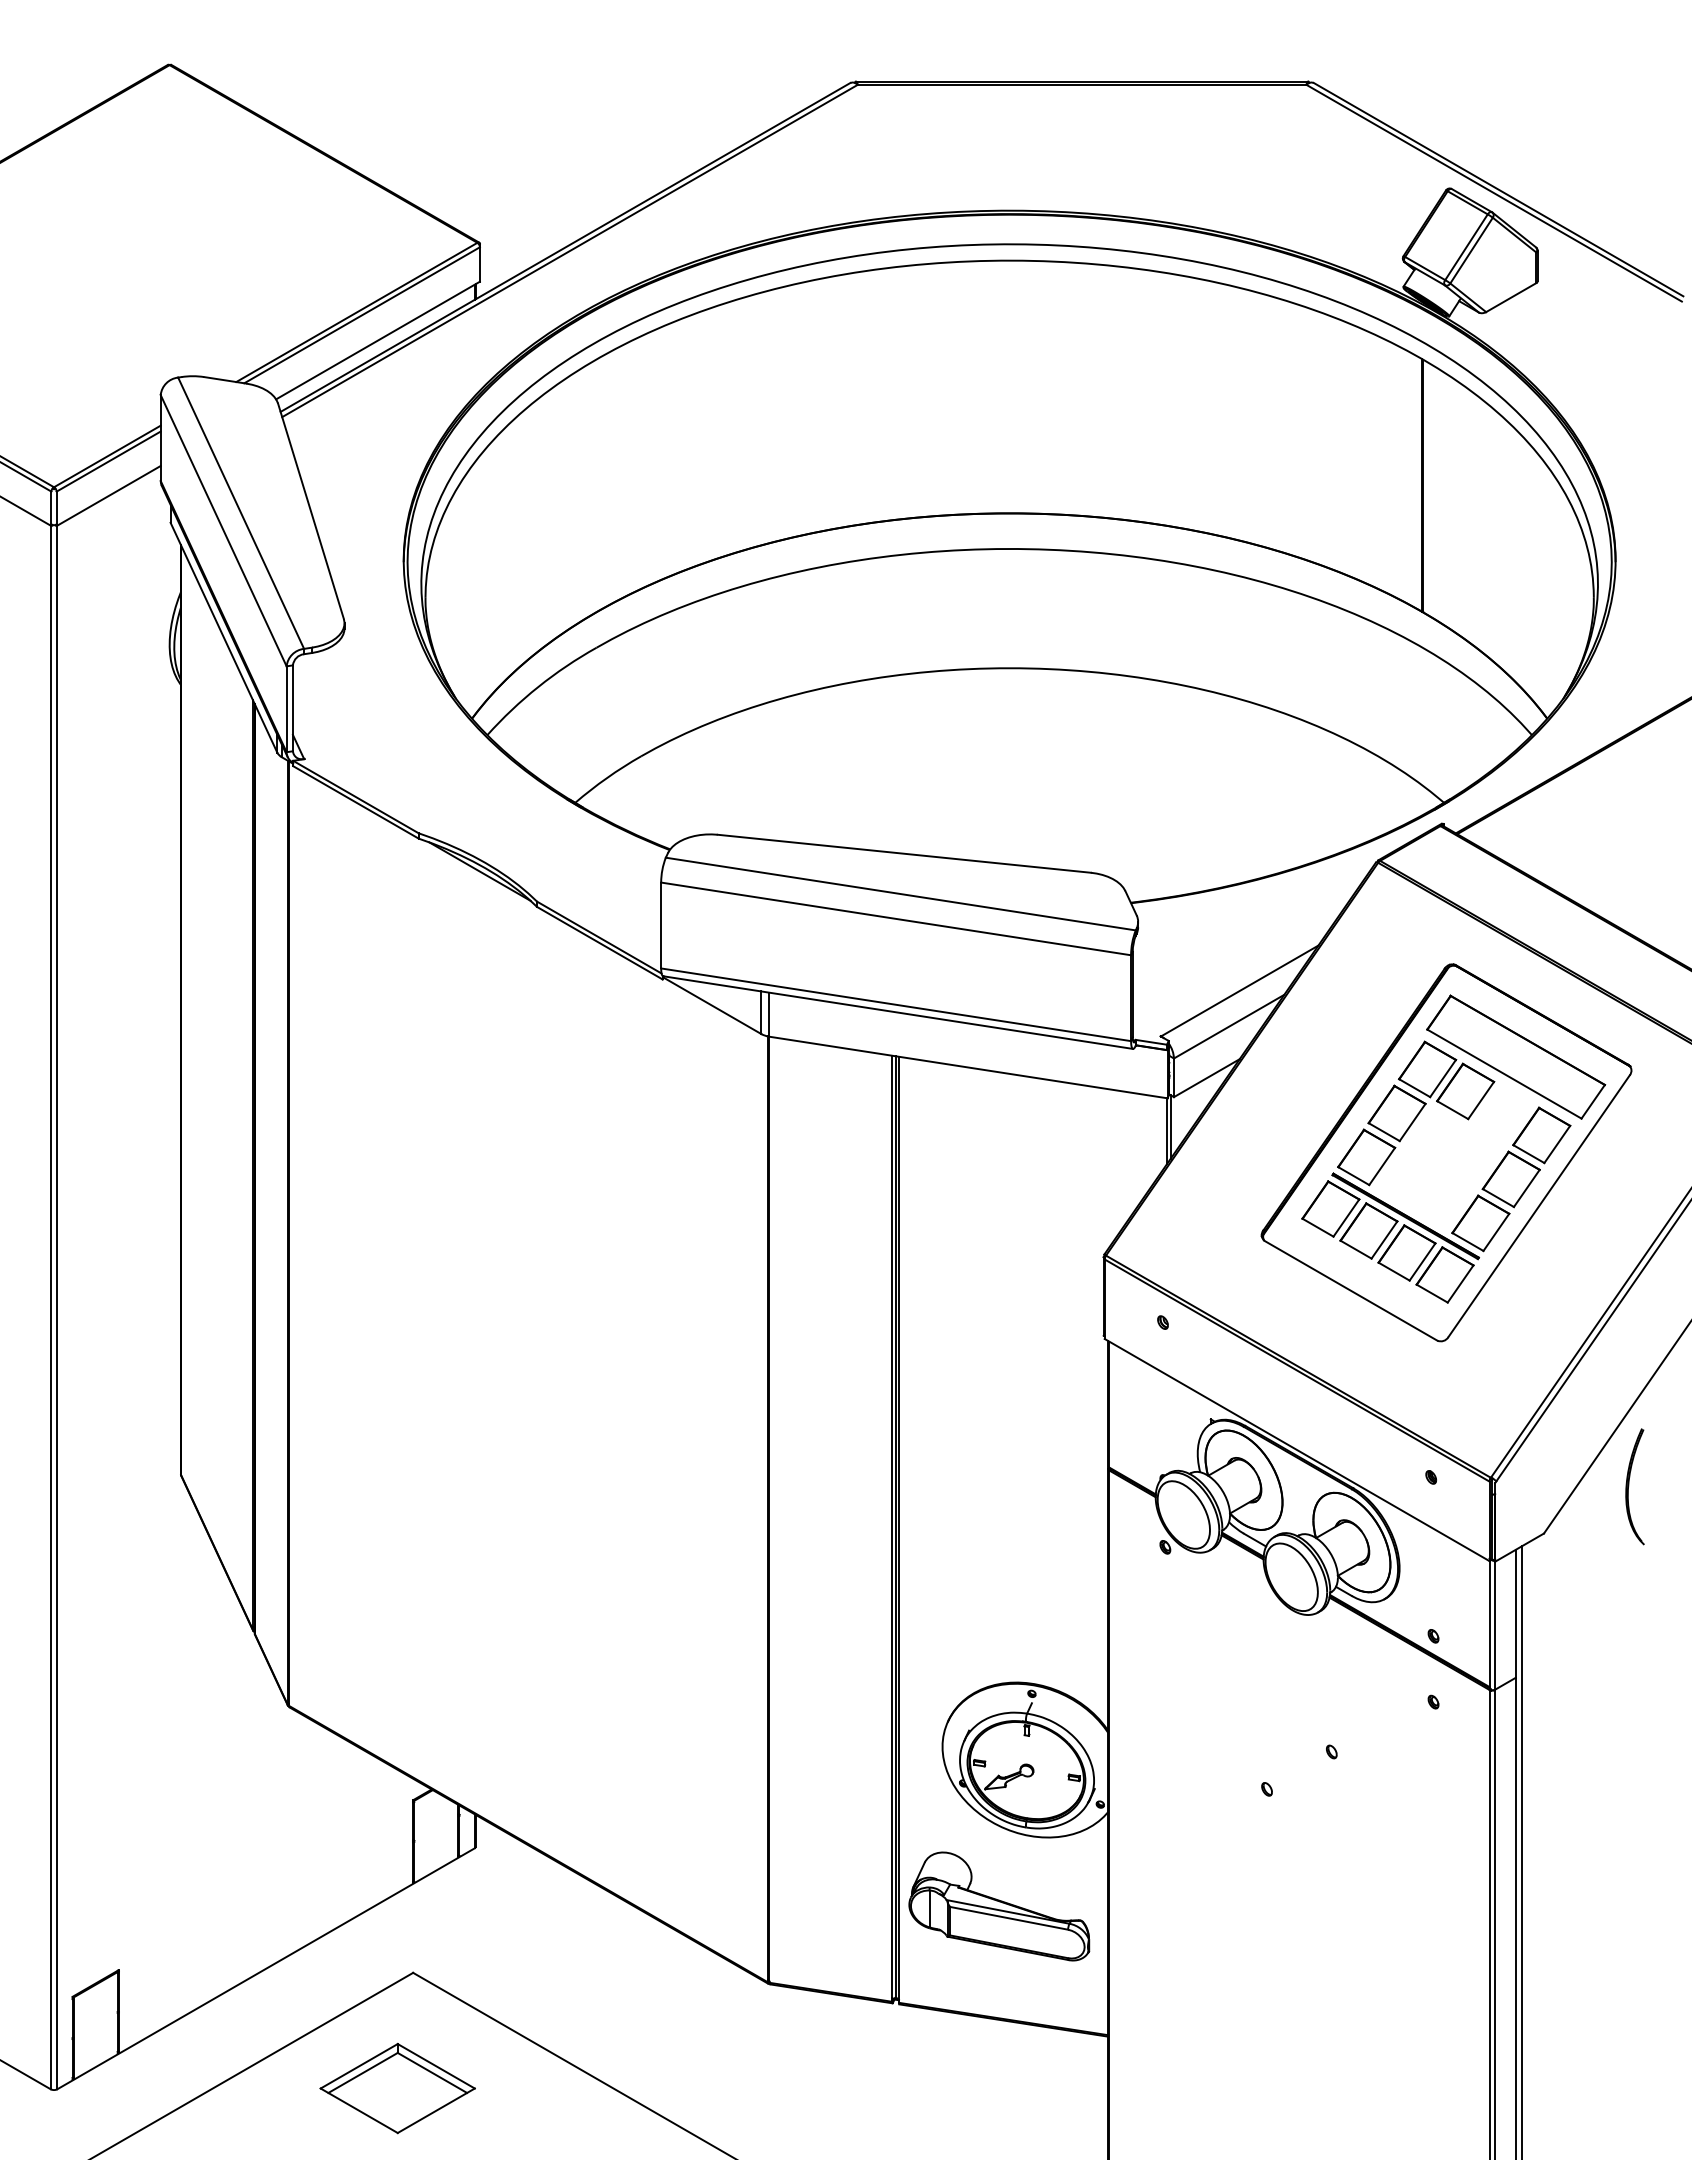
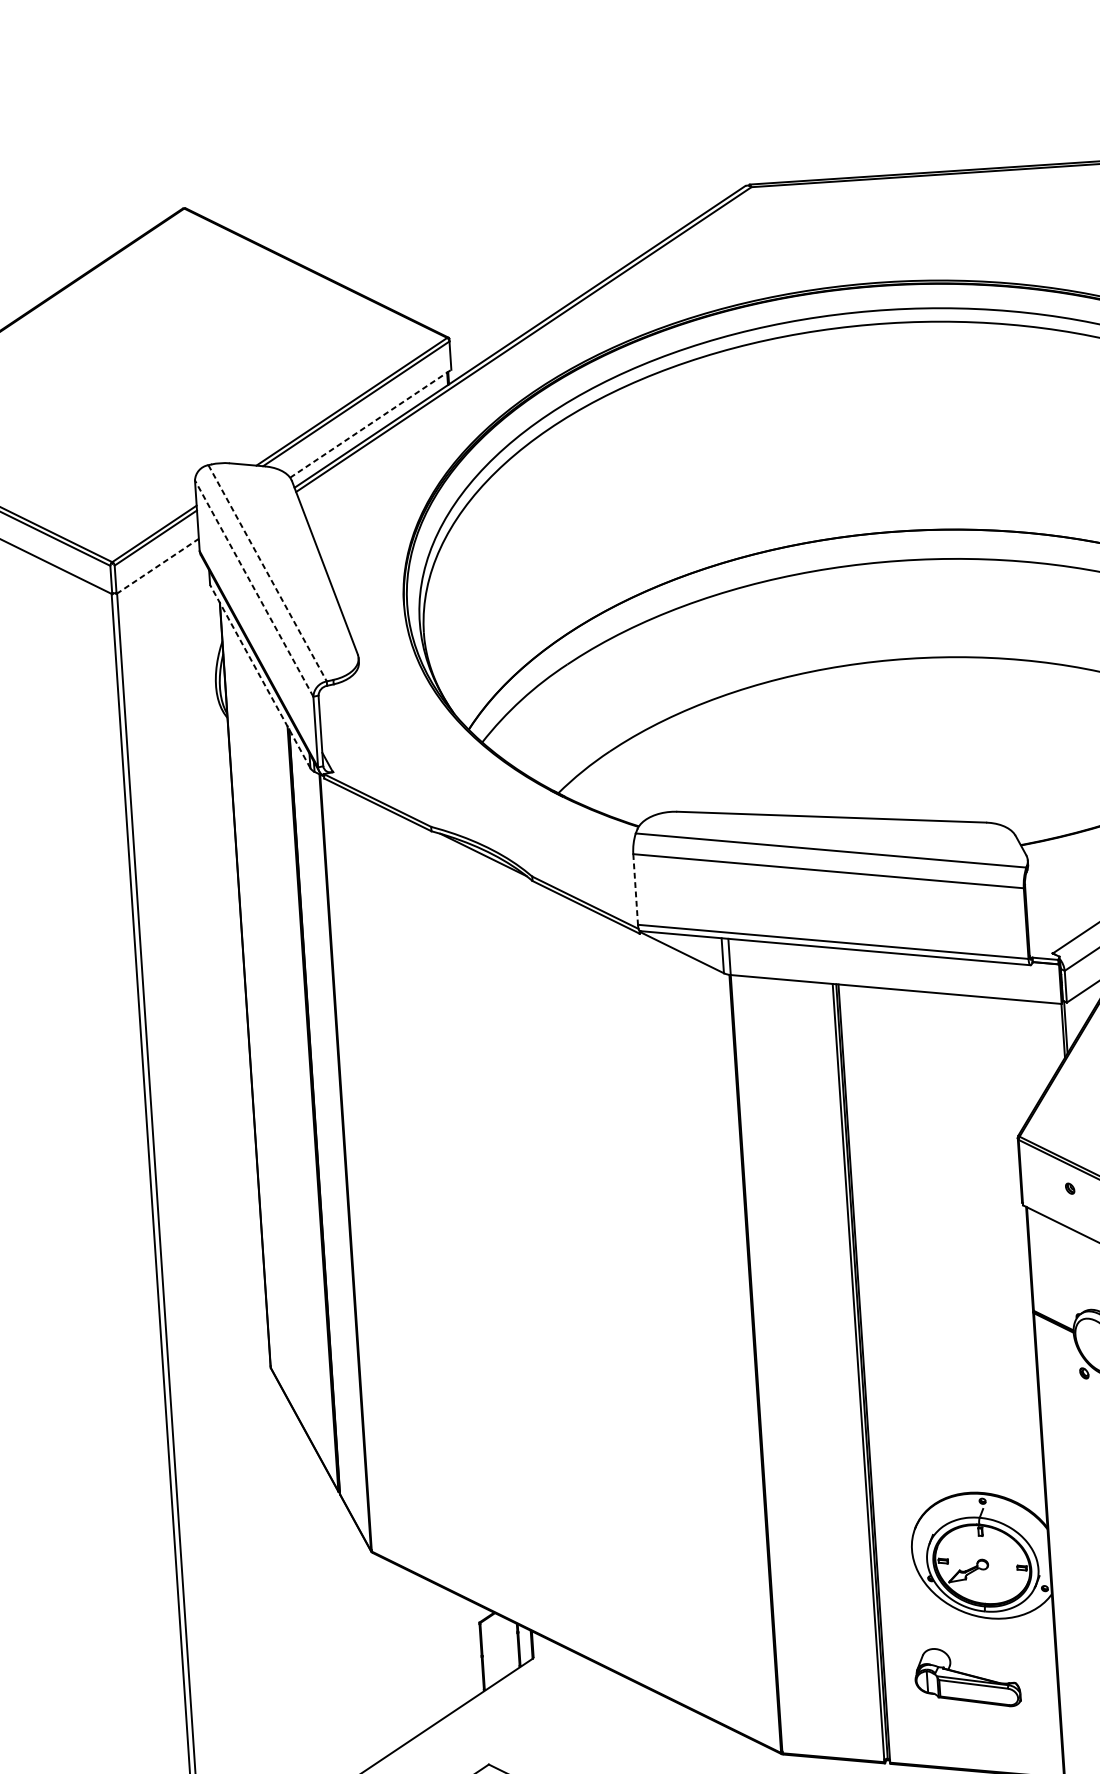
line: (378, 340) -> (371, 423), solid -> dashed
line: (109, 495) -> (158, 565), solid -> dashed
line: (241, 513) -> (267, 573), solid -> dashed
line: (223, 530) -> (254, 588), solid -> dashed
line: (223, 637) -> (259, 676), solid -> dashed
line: (661, 925) -> (635, 889), solid -> dashed
part: (999, 1906) -> (967, 1677), size x0.7

